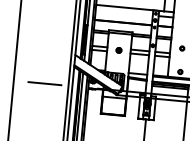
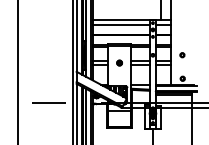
line: (124, 13) -> (121, 25), added

